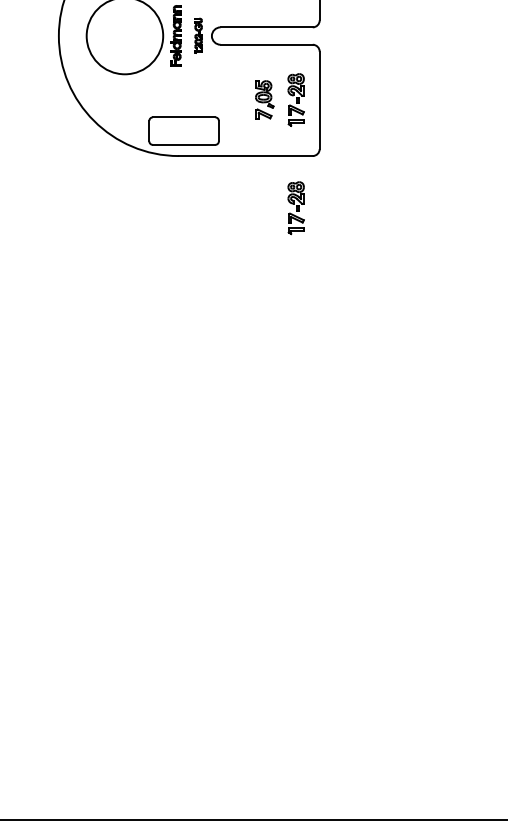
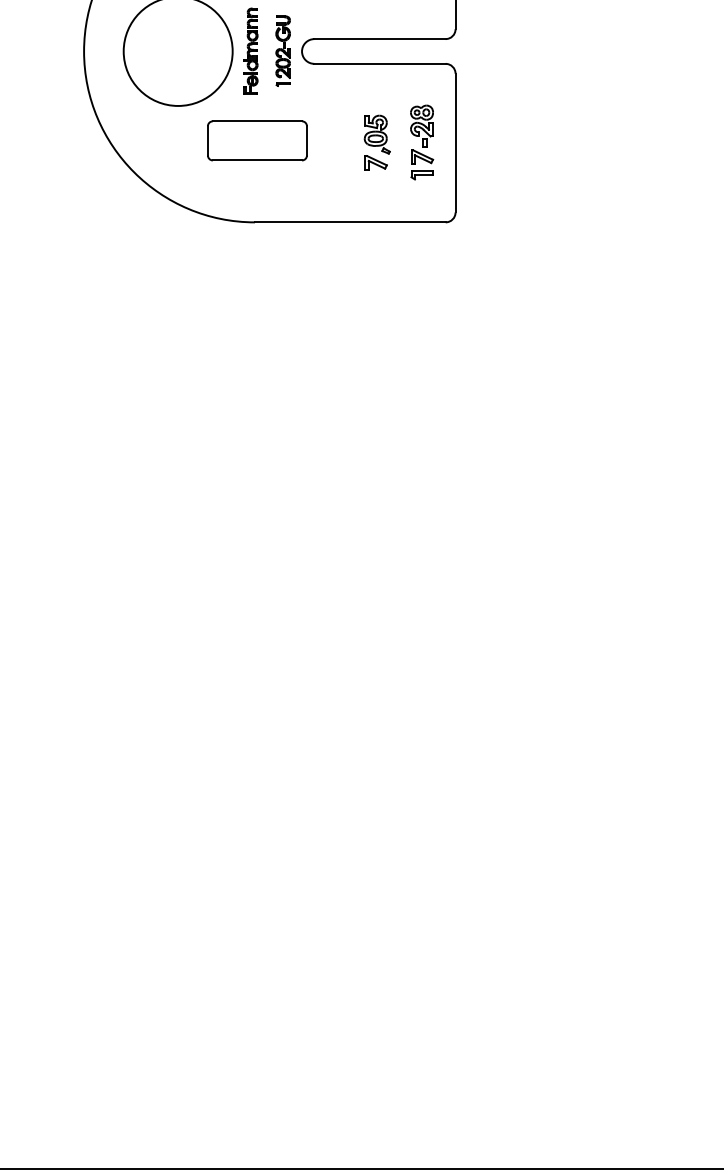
part: (198, 35) -> (282, 50), size x1.43
part: (184, 130) -> (257, 140), moved
part: (296, 208) -> (422, 296), removed

